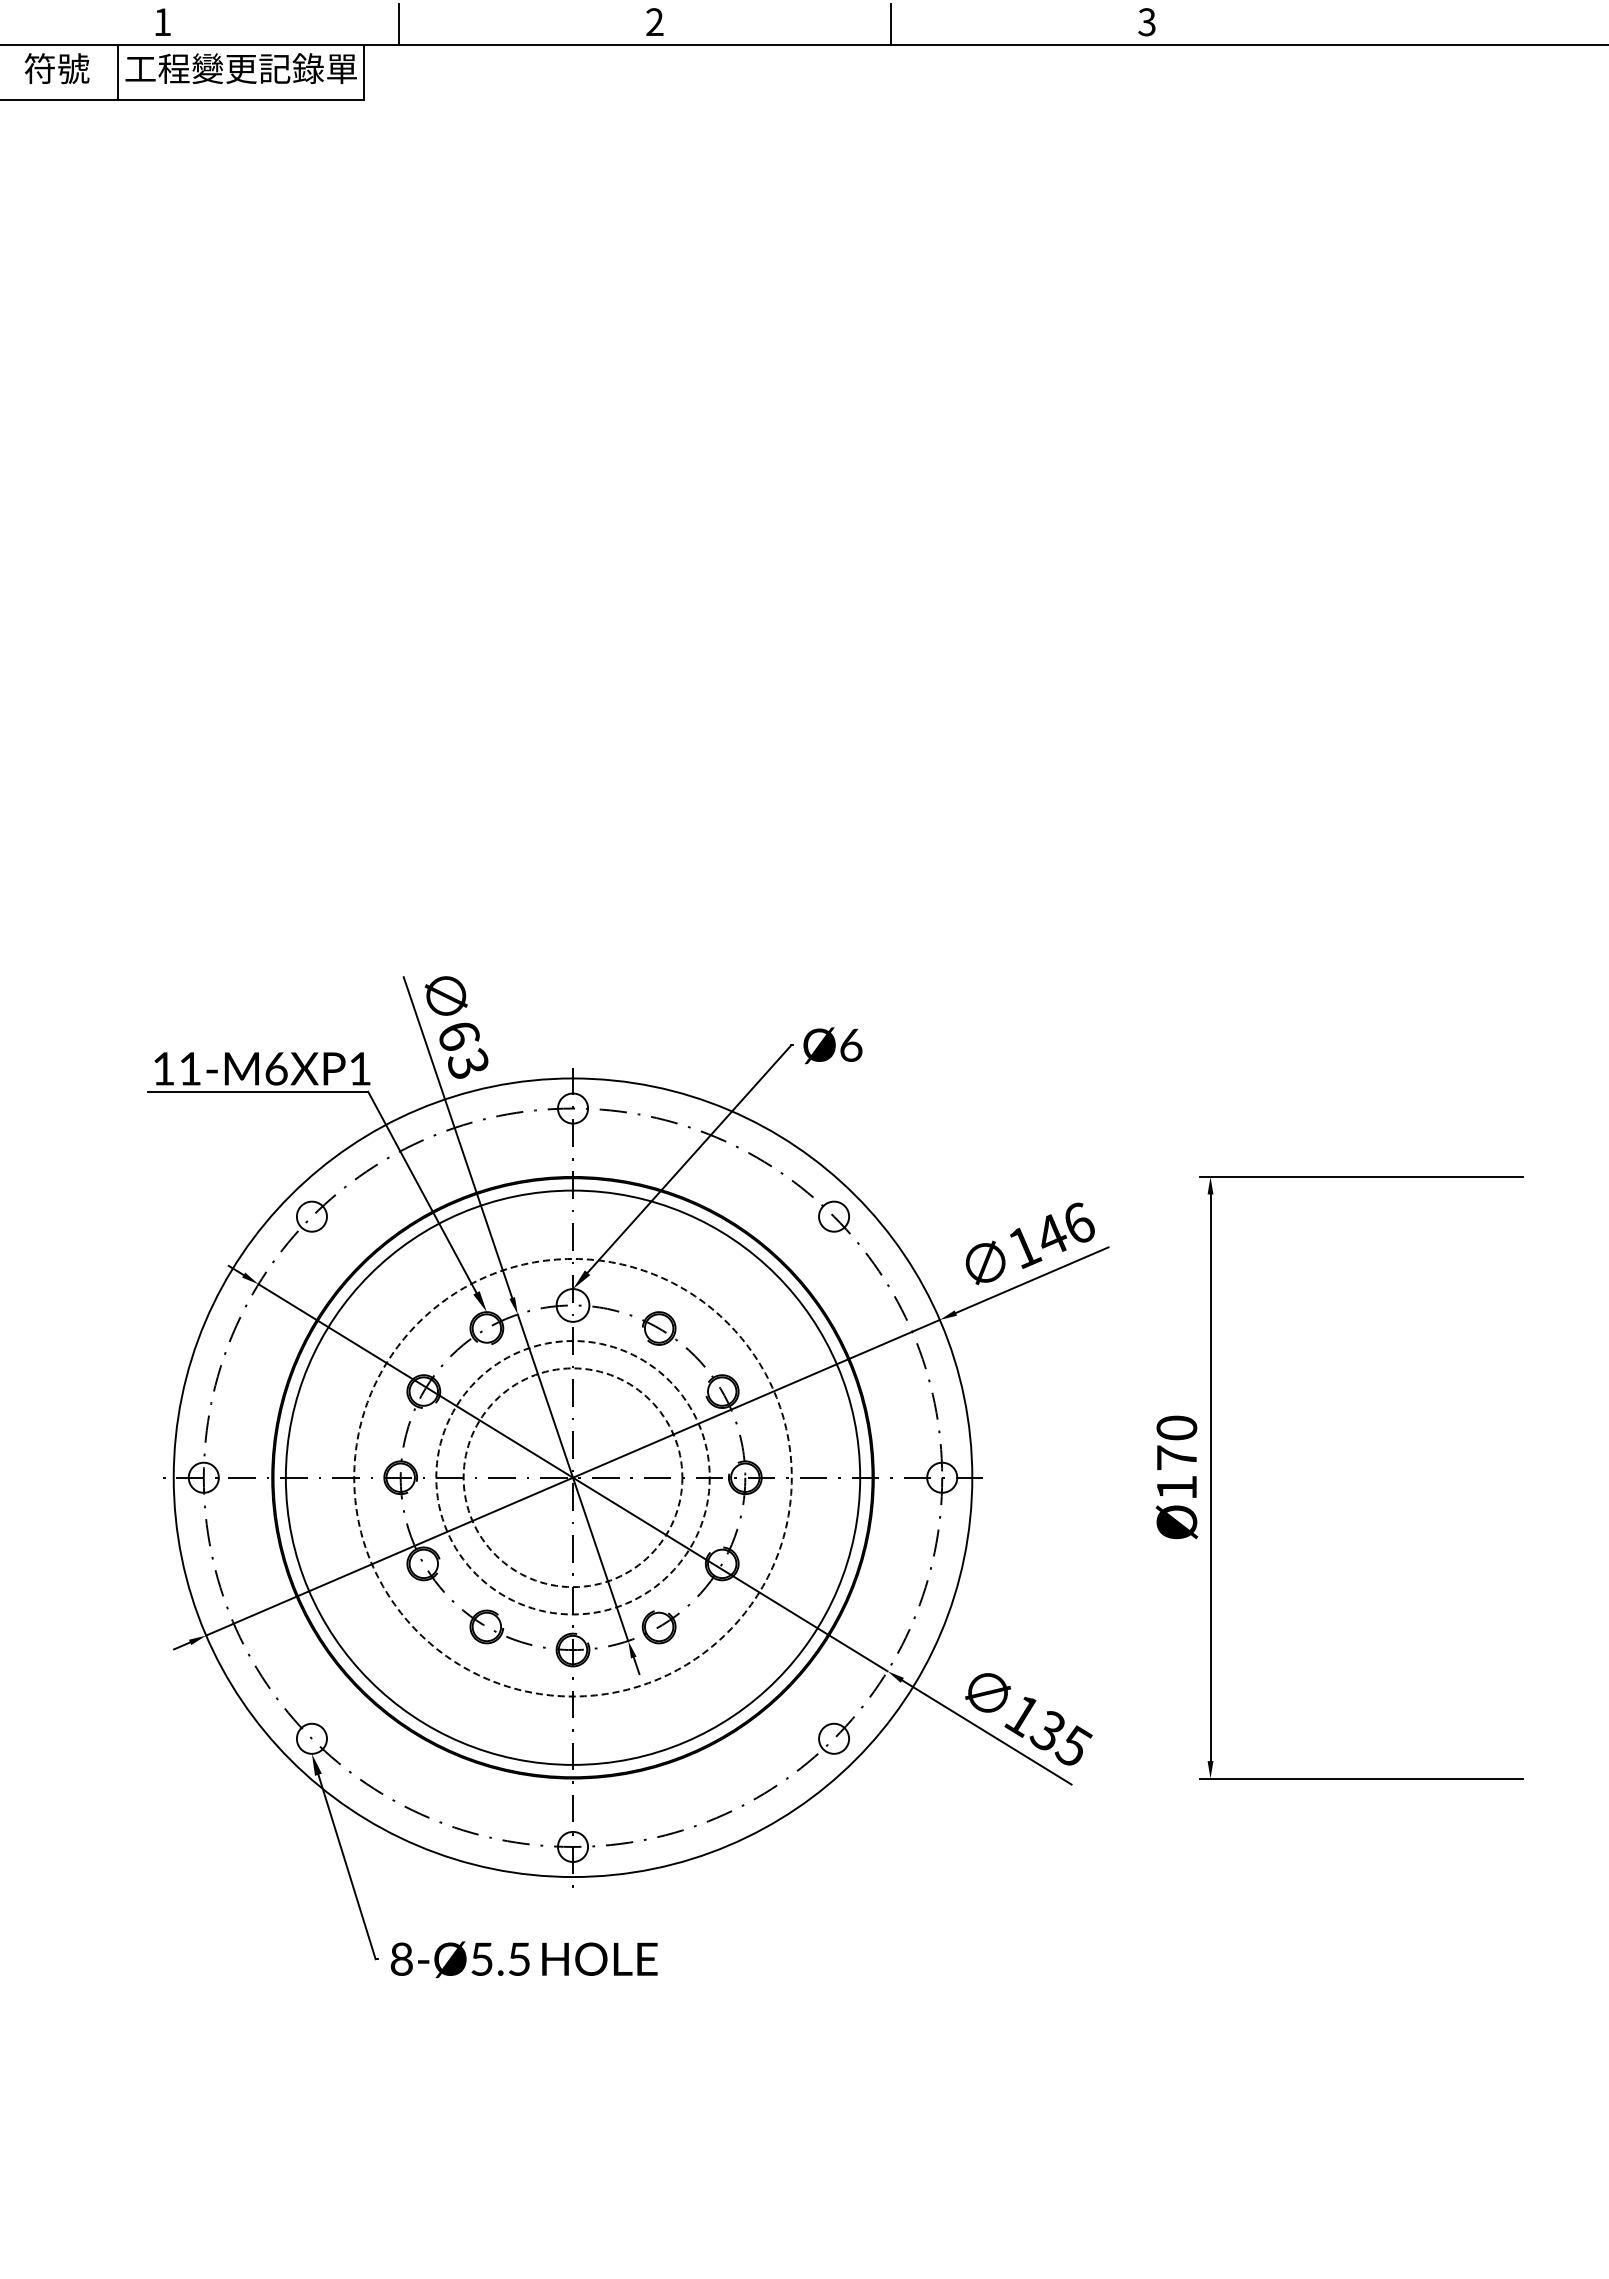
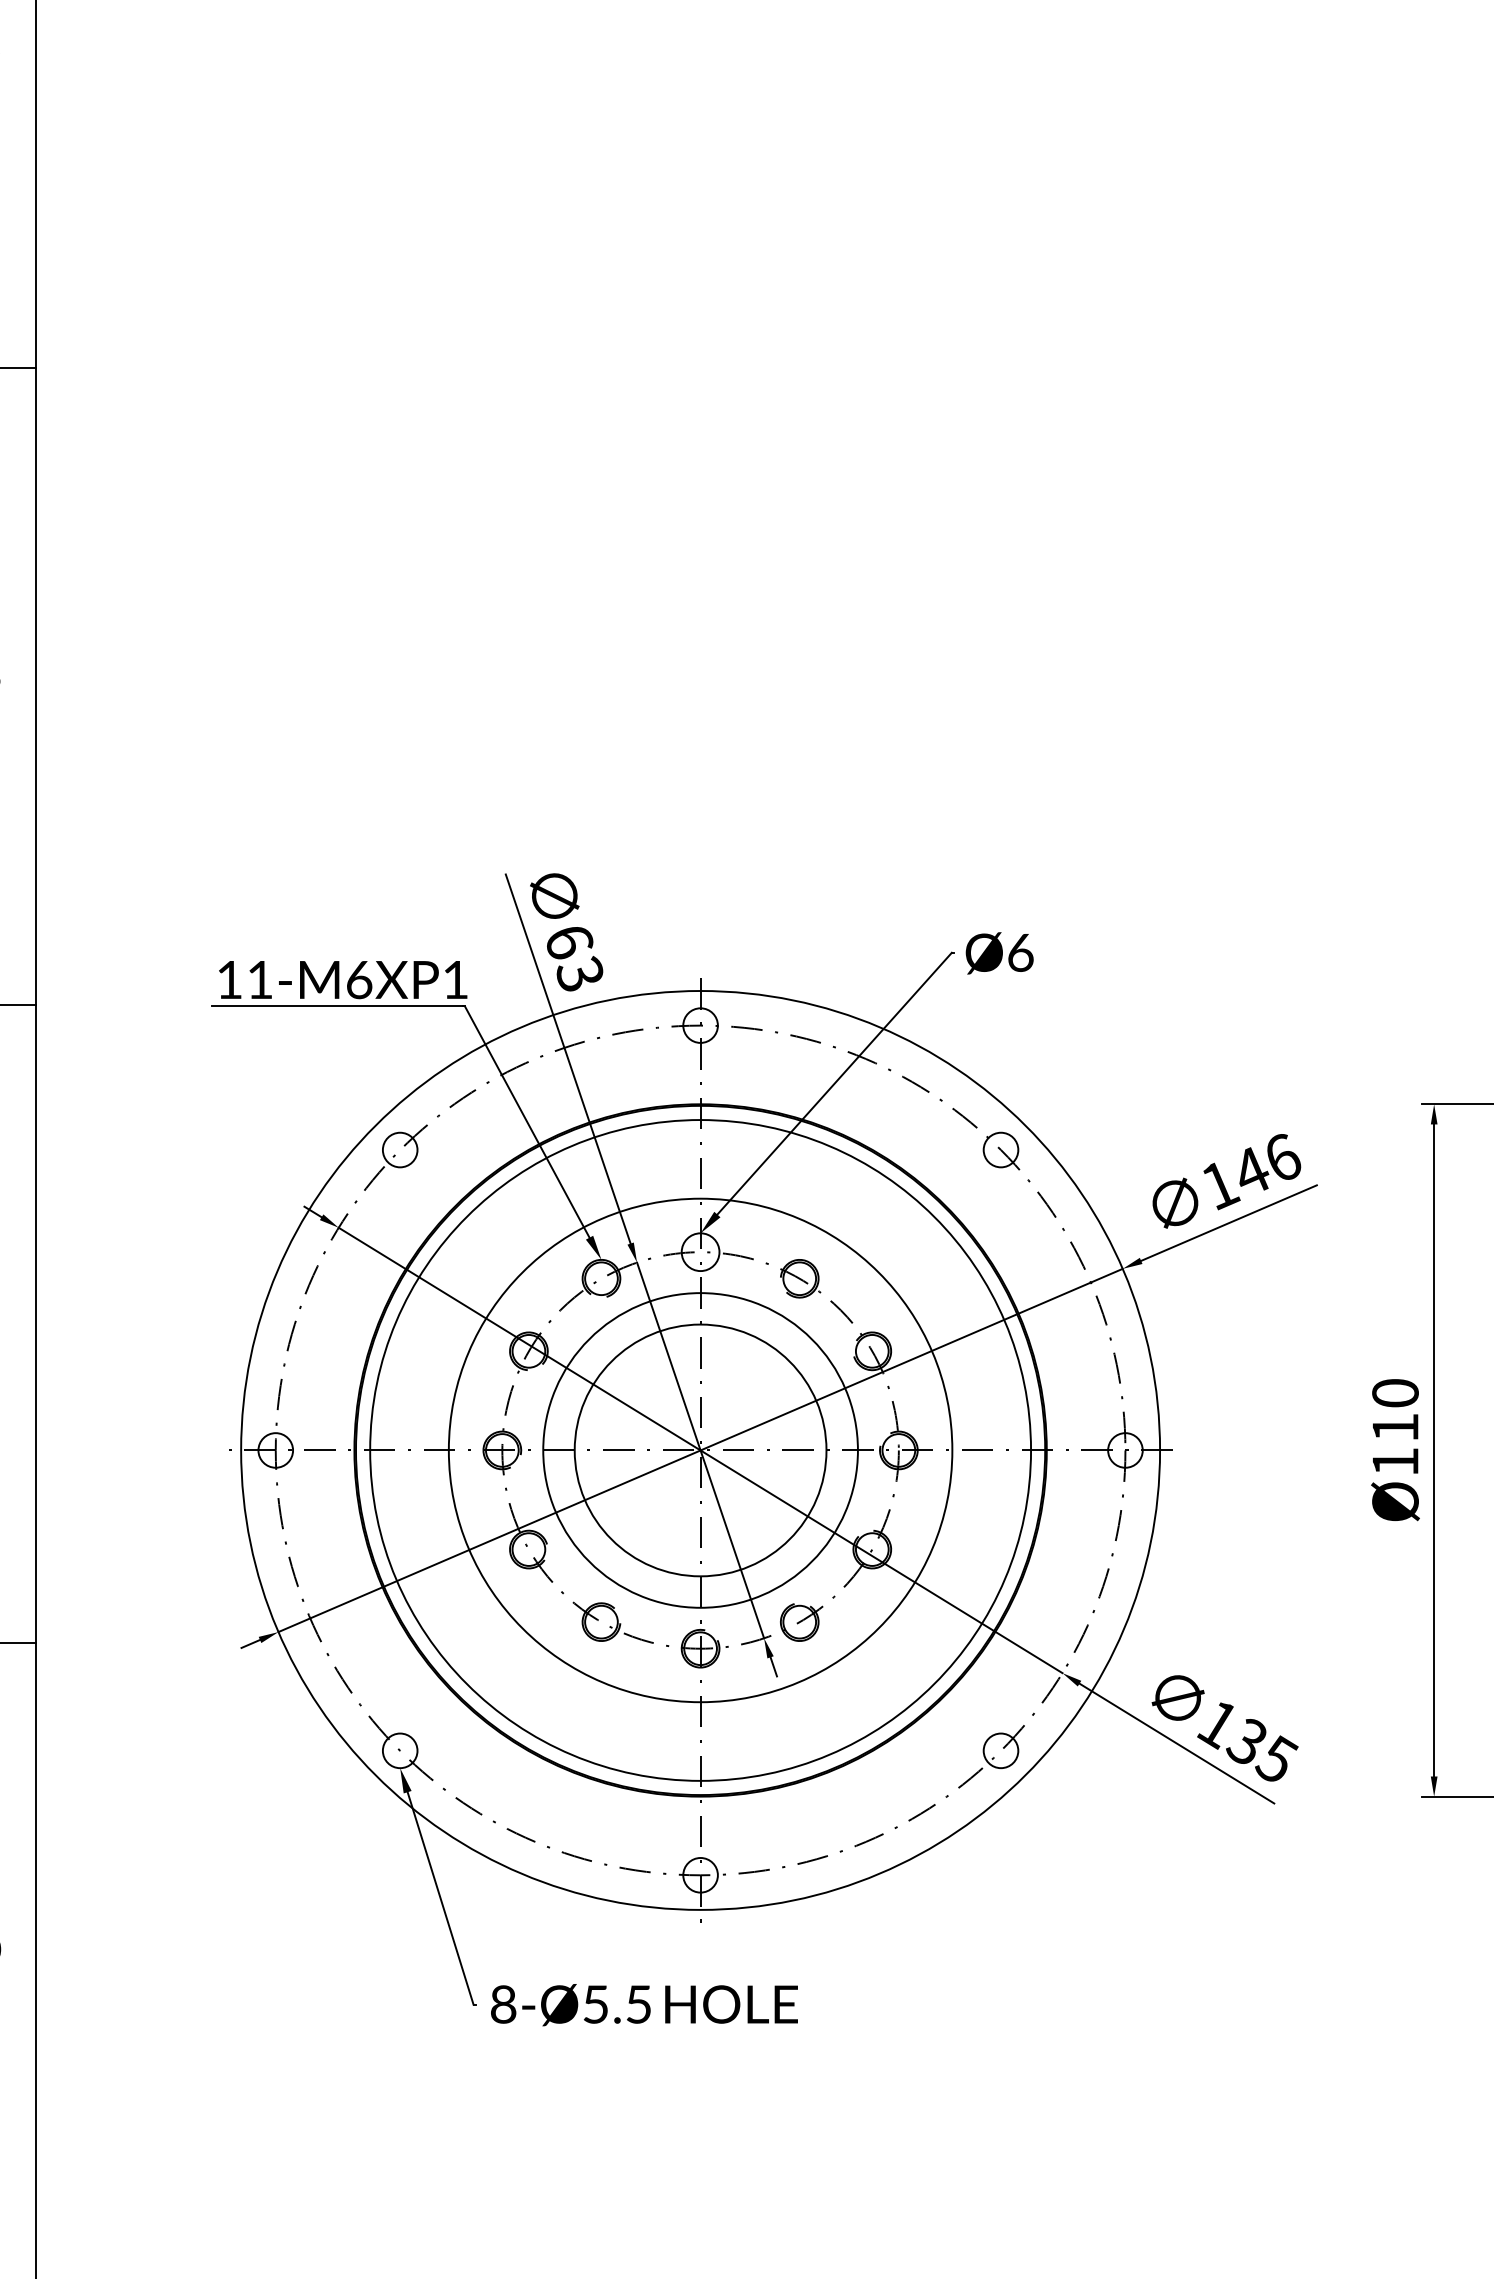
text: (1176, 1457) -> (1395, 1427), Ø170 -> Ø110
circle: (572, 1477) -> (700, 1450), dashed -> solid
circle: (572, 1477) -> (700, 1450), dashed -> solid
circle: (572, 1477) -> (700, 1450), dashed -> solid

